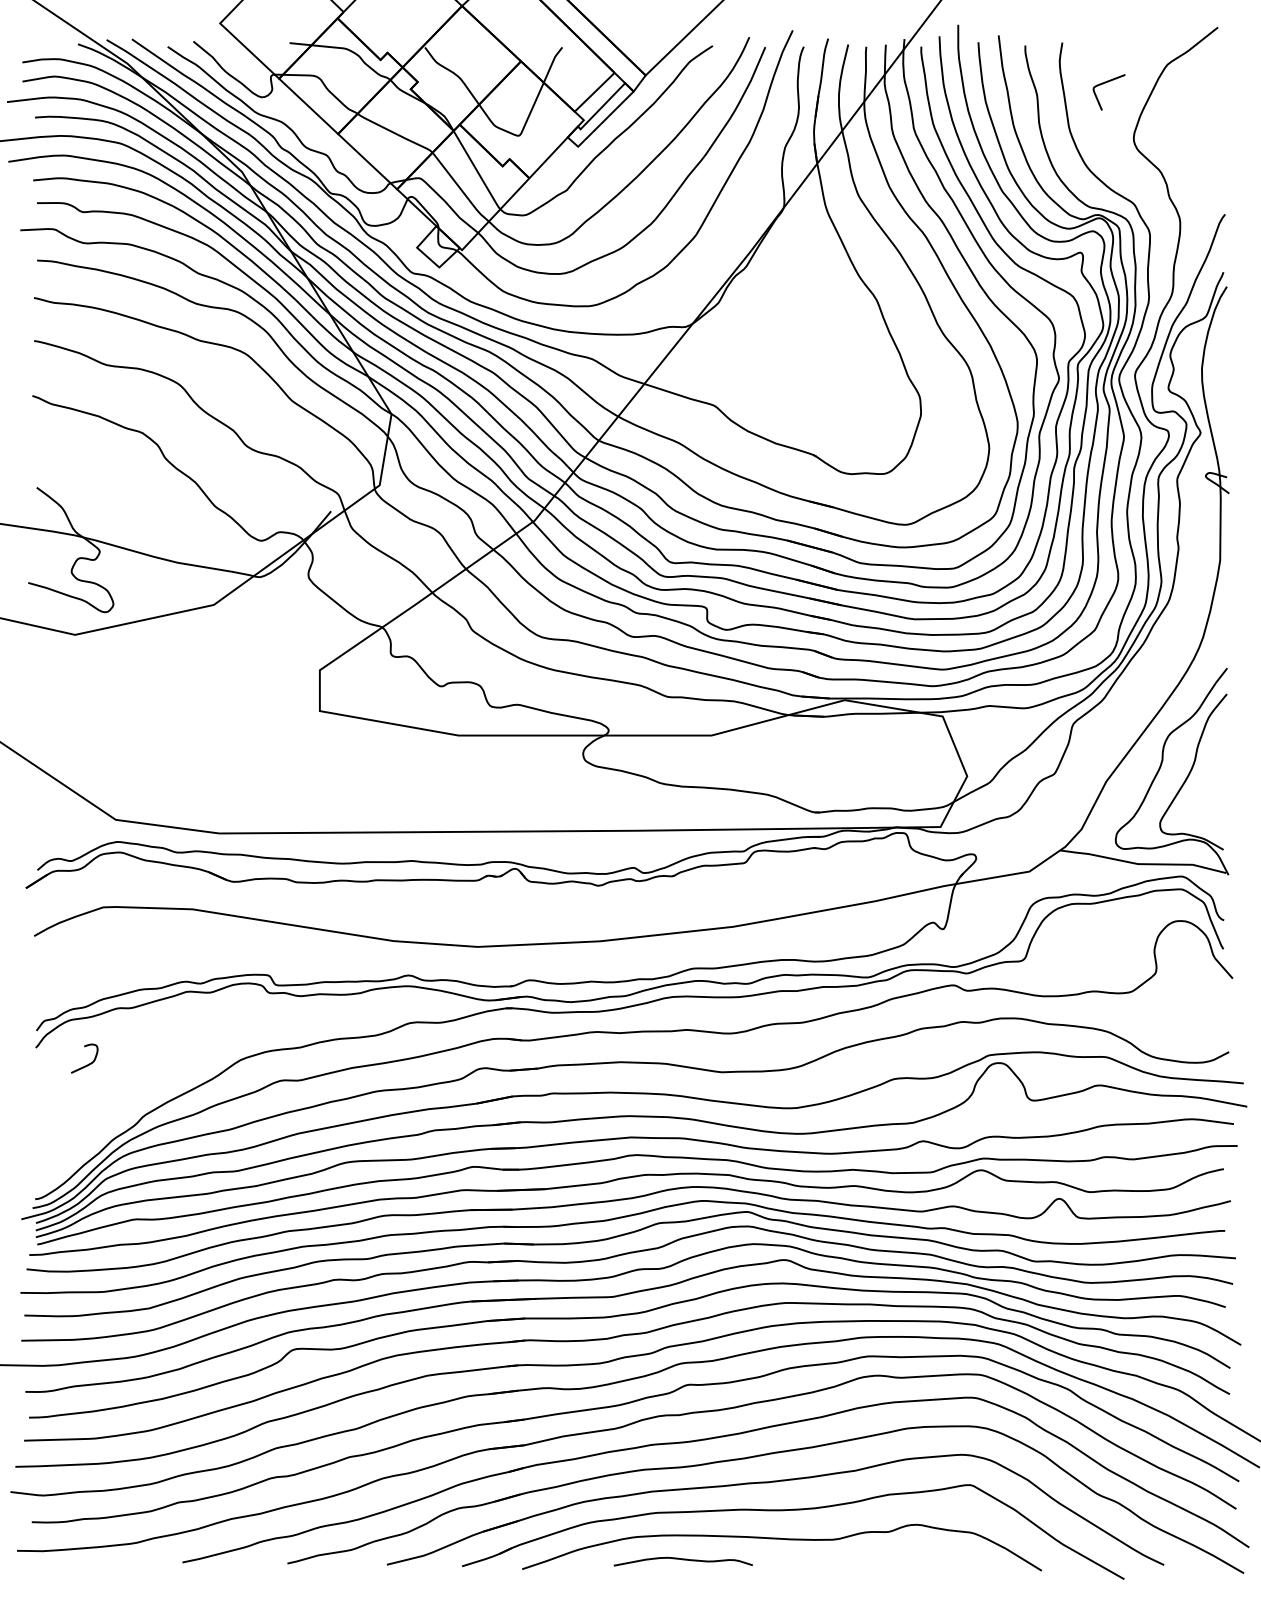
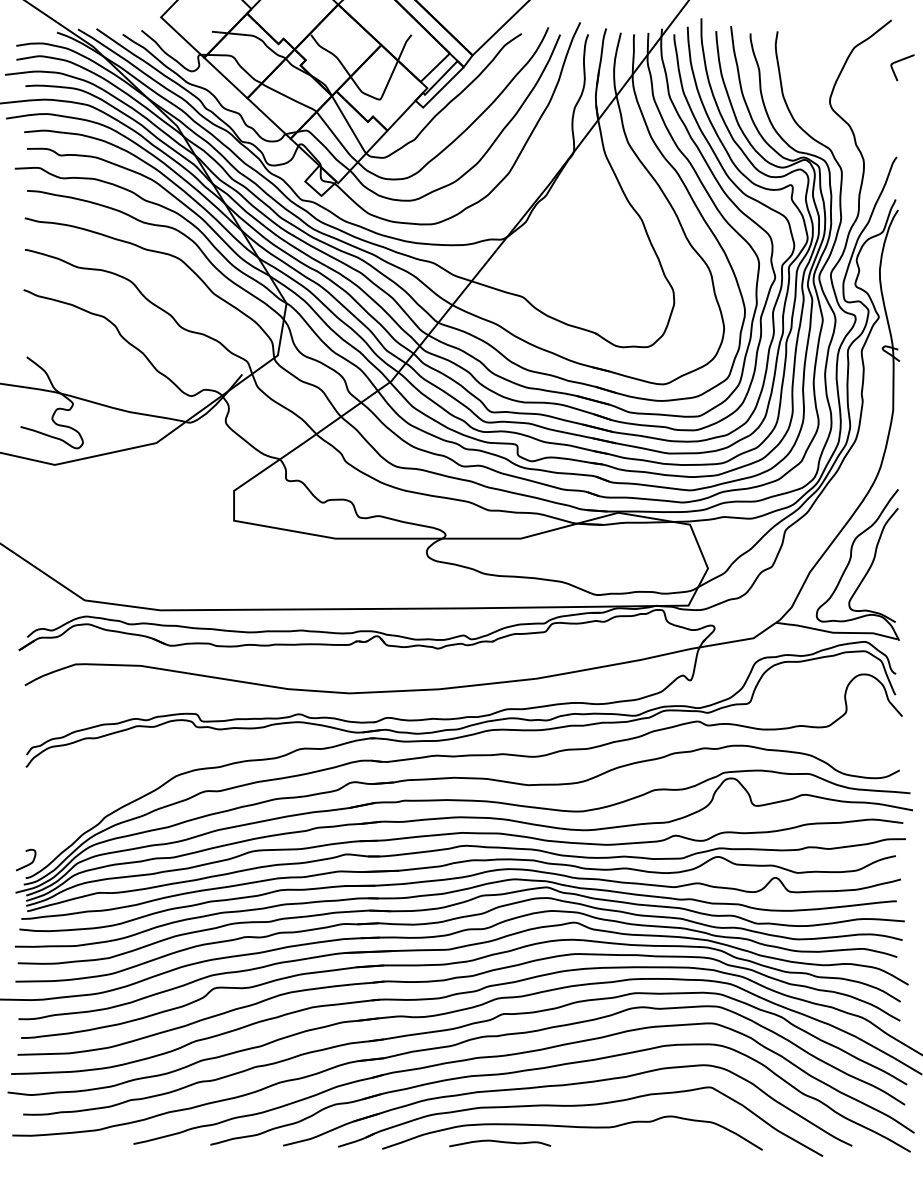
curve: (1103, 84) -> (898, 62), moved
curve: (88, 1063) -> (28, 863), moved

